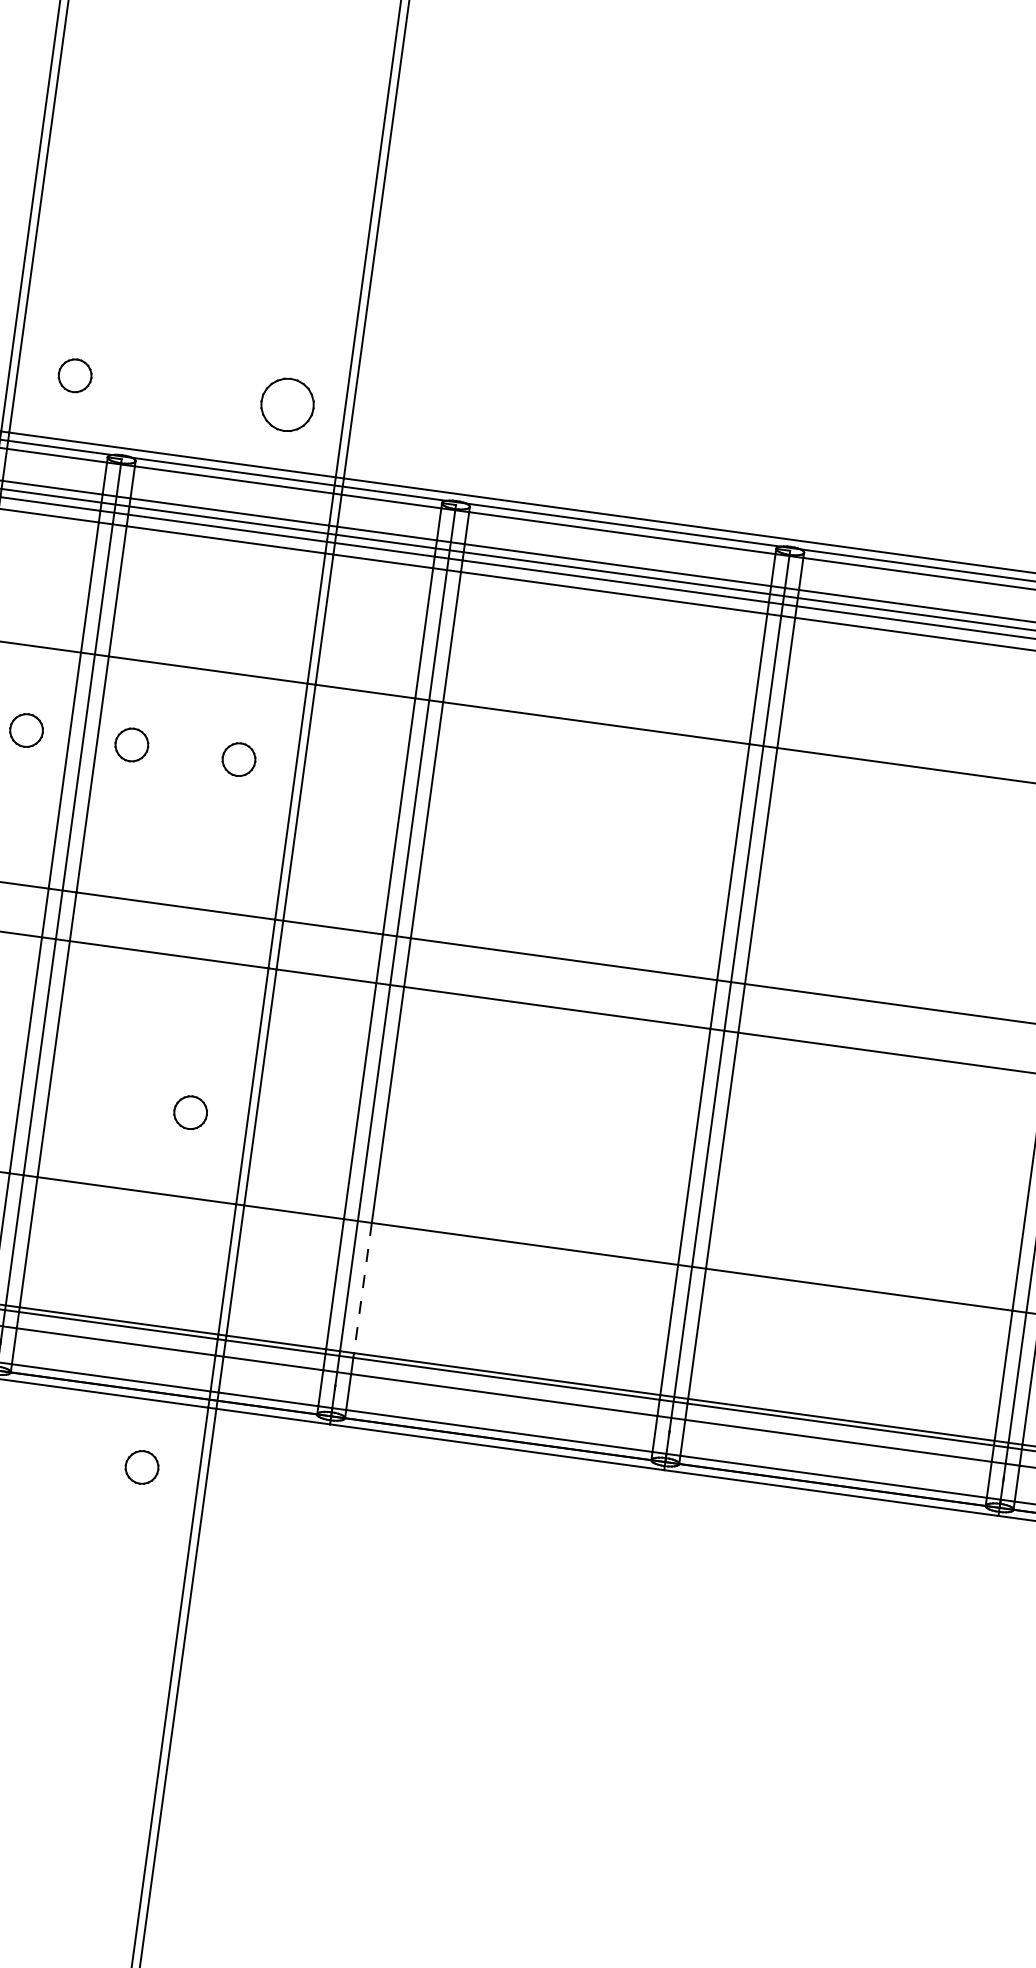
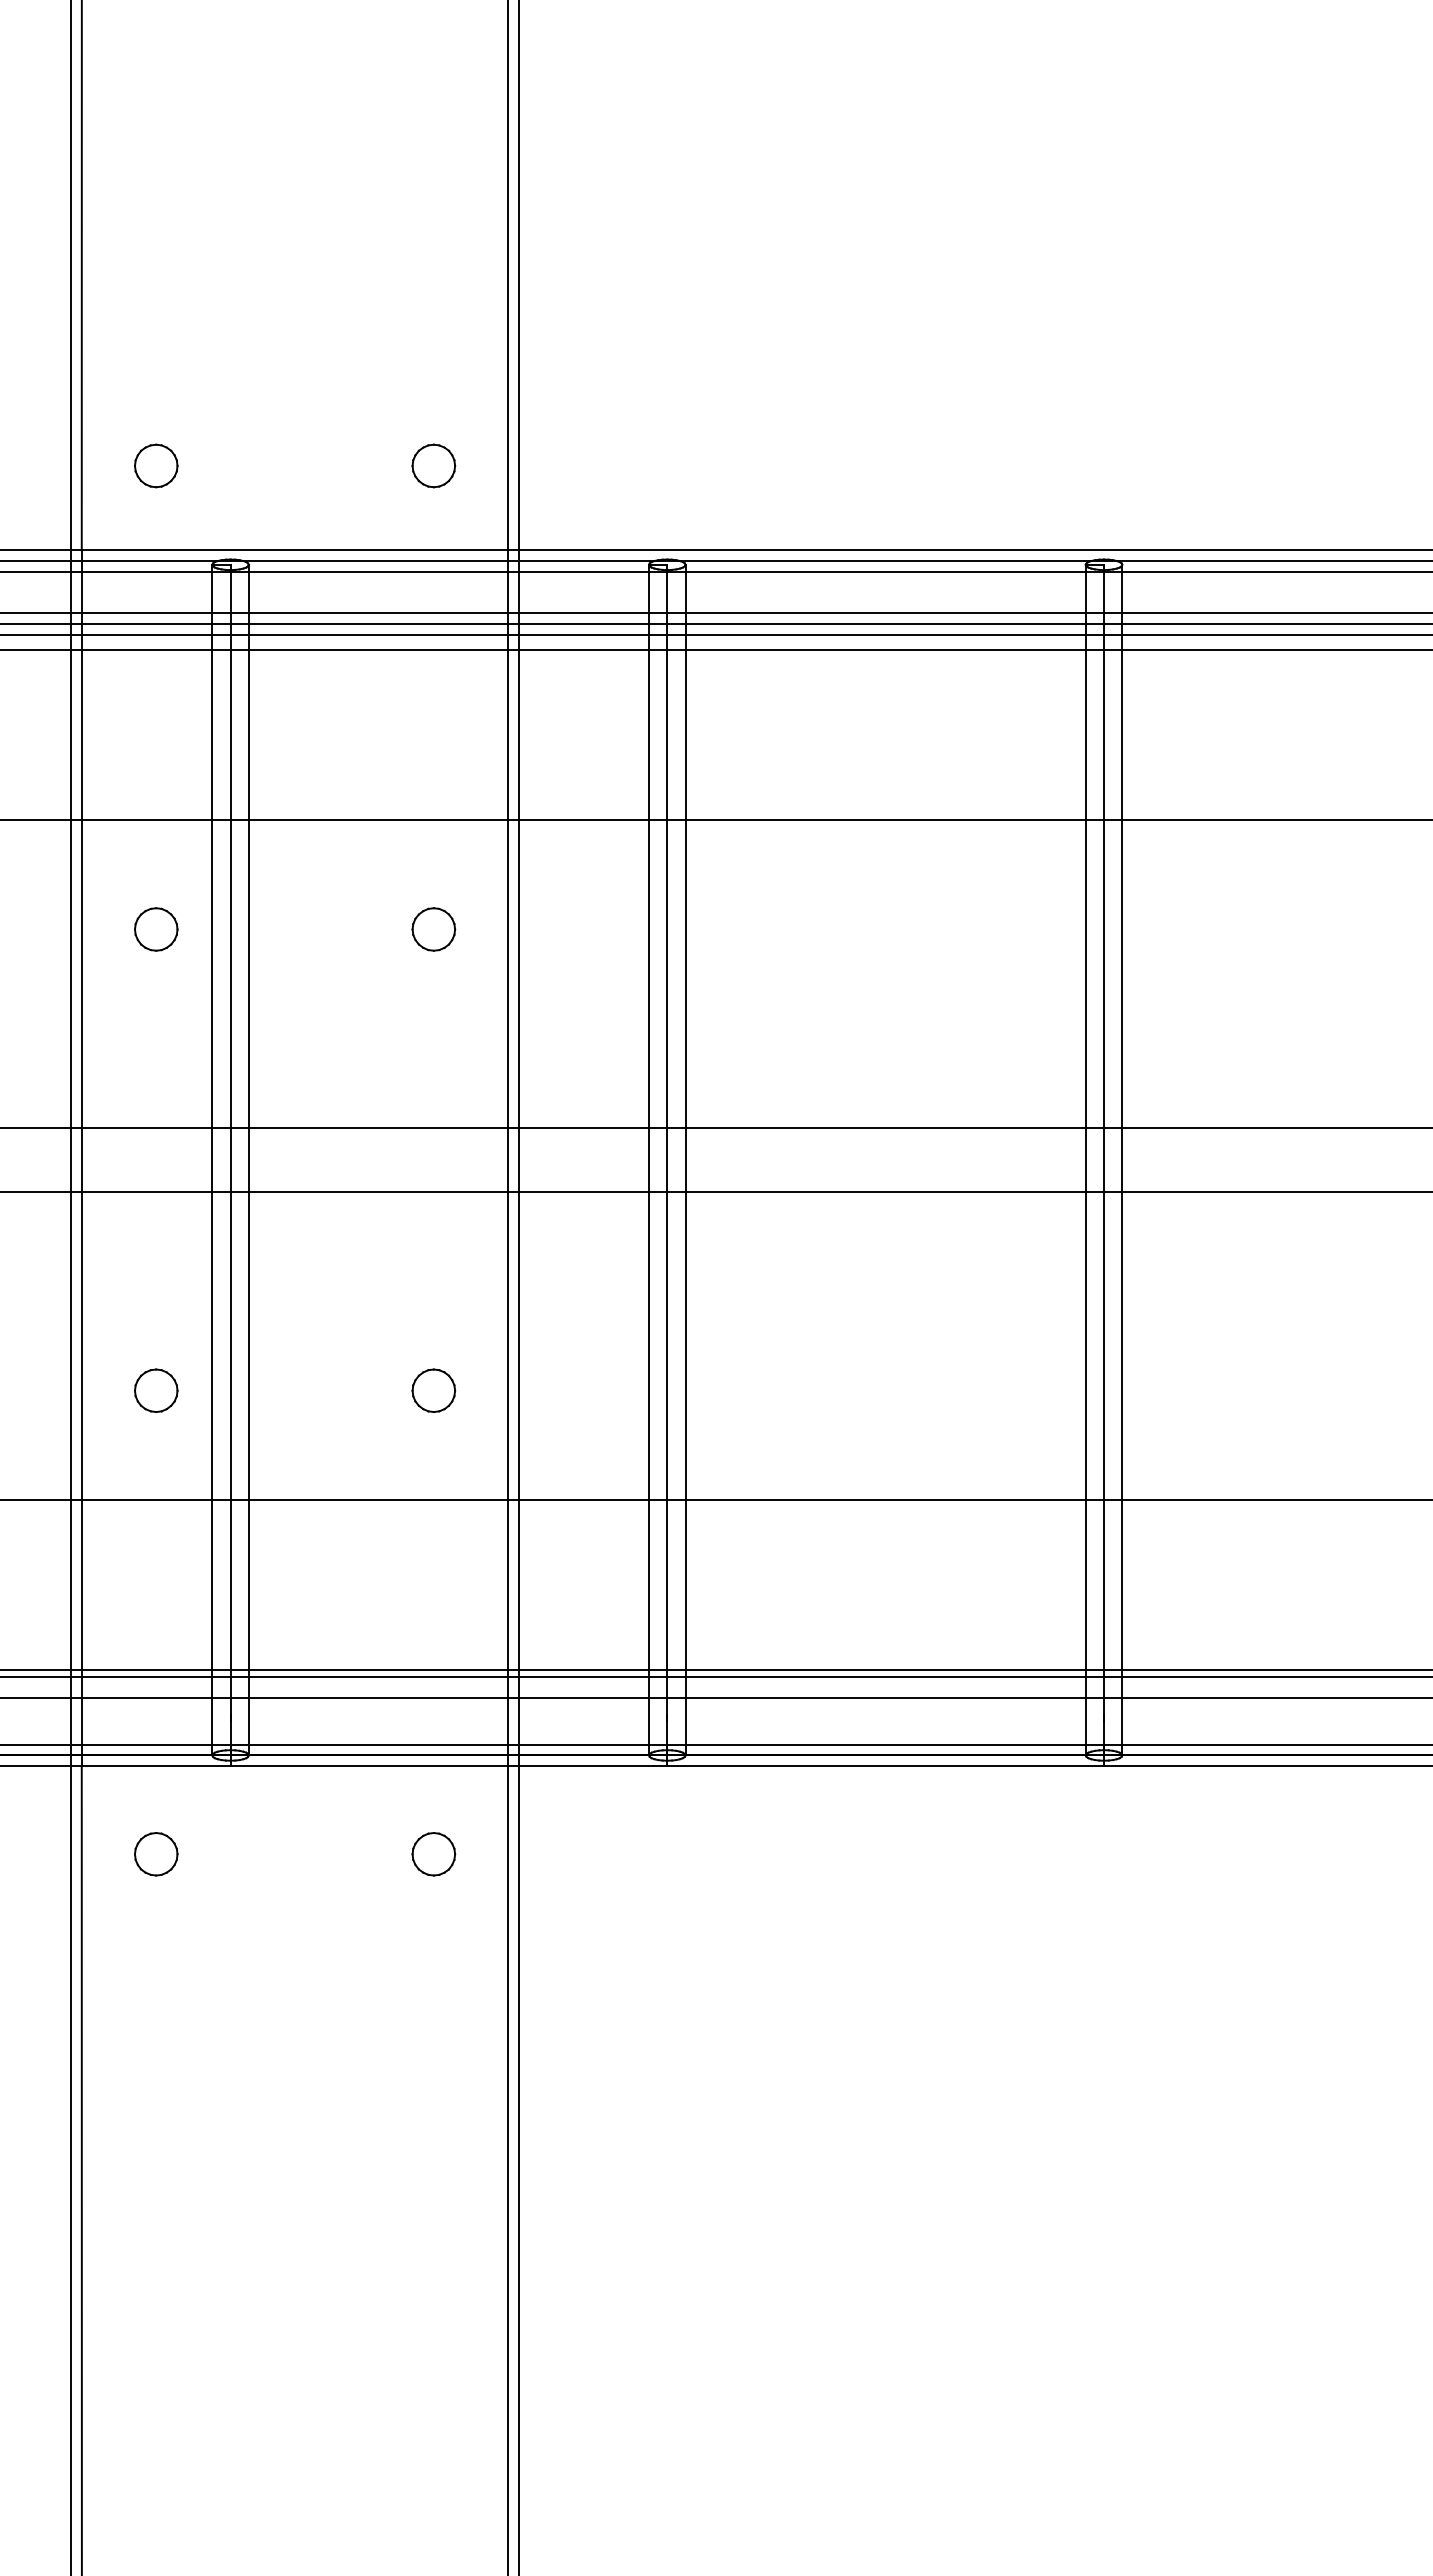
part: (287, 404) -> (433, 465), size x0.62
part: (131, 744) -> (293, 929), removed
line: (362, 1288) -> (685, 1585), dashed -> solid

